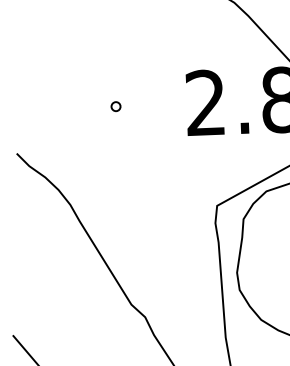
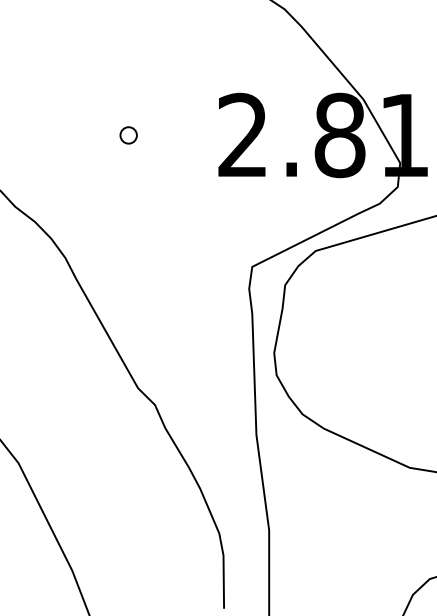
part: (115, 106) -> (128, 135), size x1.43

